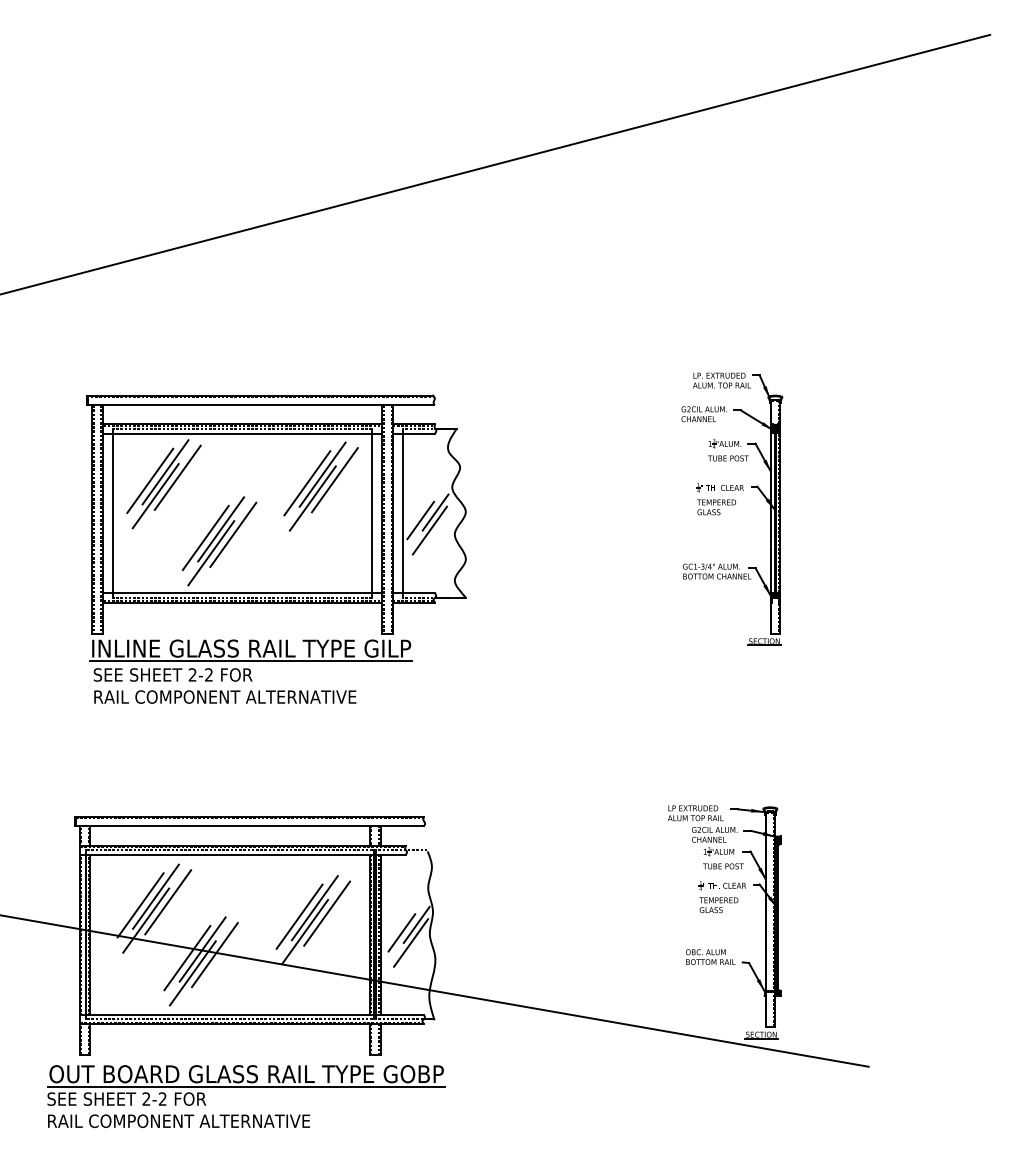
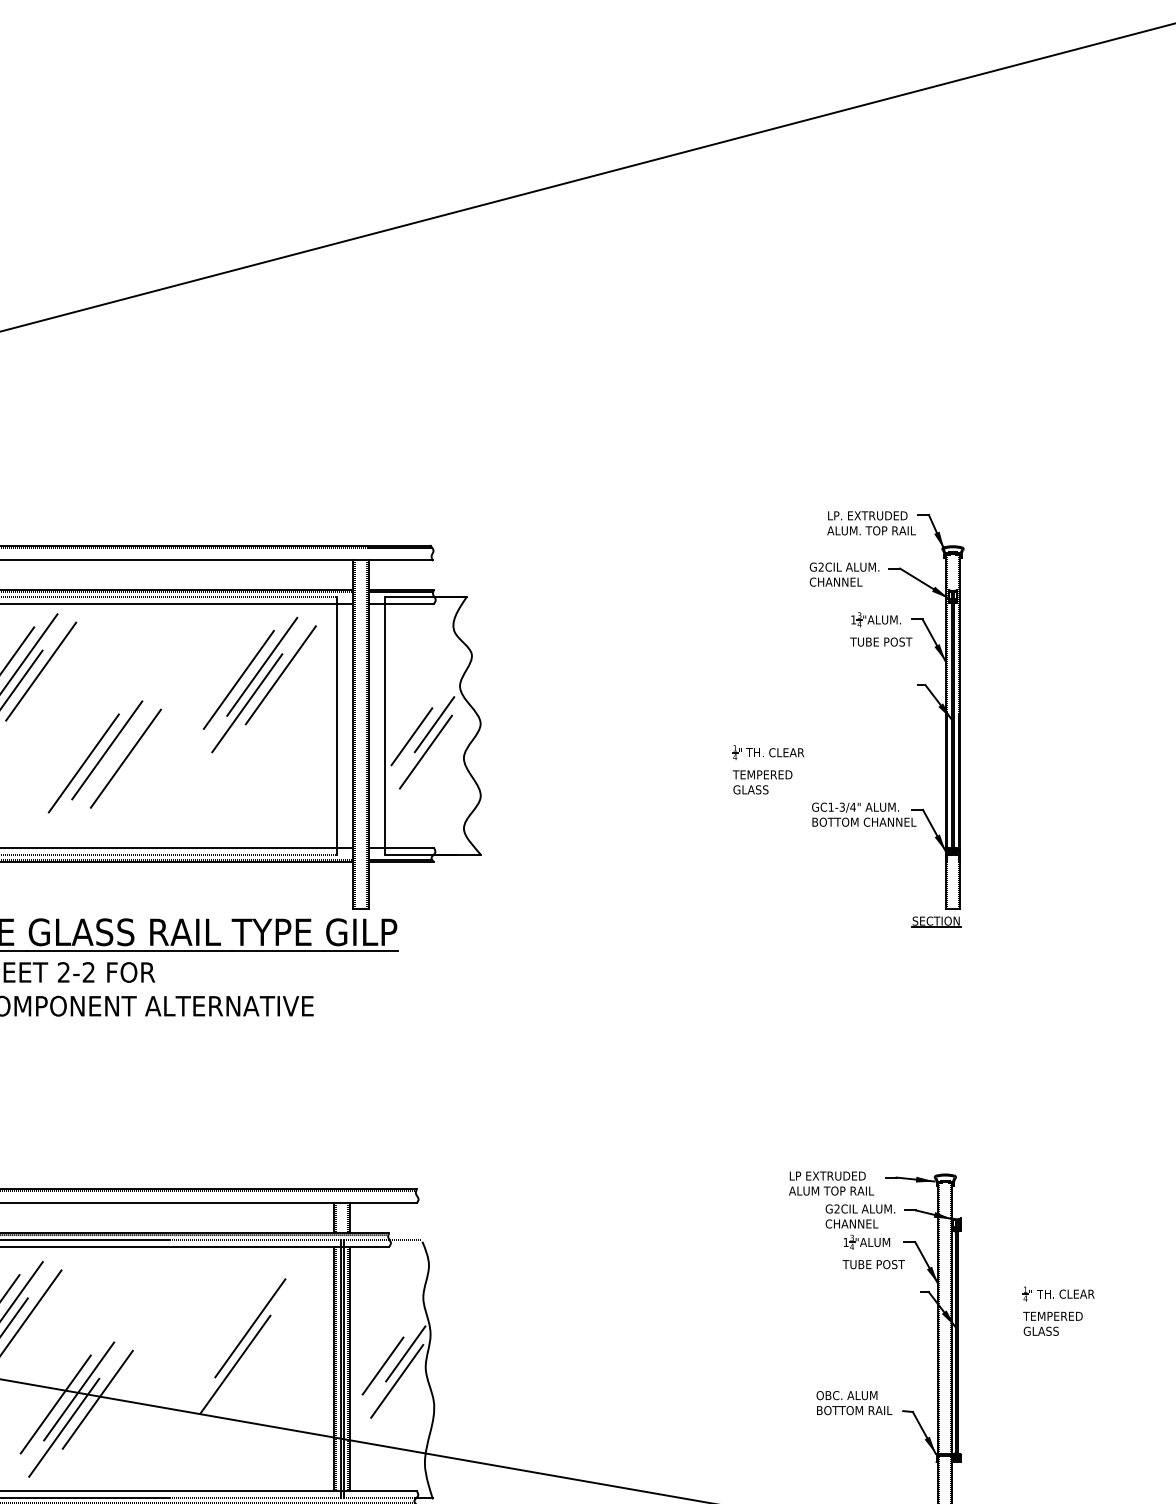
part: (719, 499) -> (767, 770), moved
line: (211, 553) -> (92, 787), removed
part: (721, 897) -> (1056, 1312), moved
line: (327, 913) -> (269, 1336), removed
line: (299, 916) -> (226, 1341), removed

